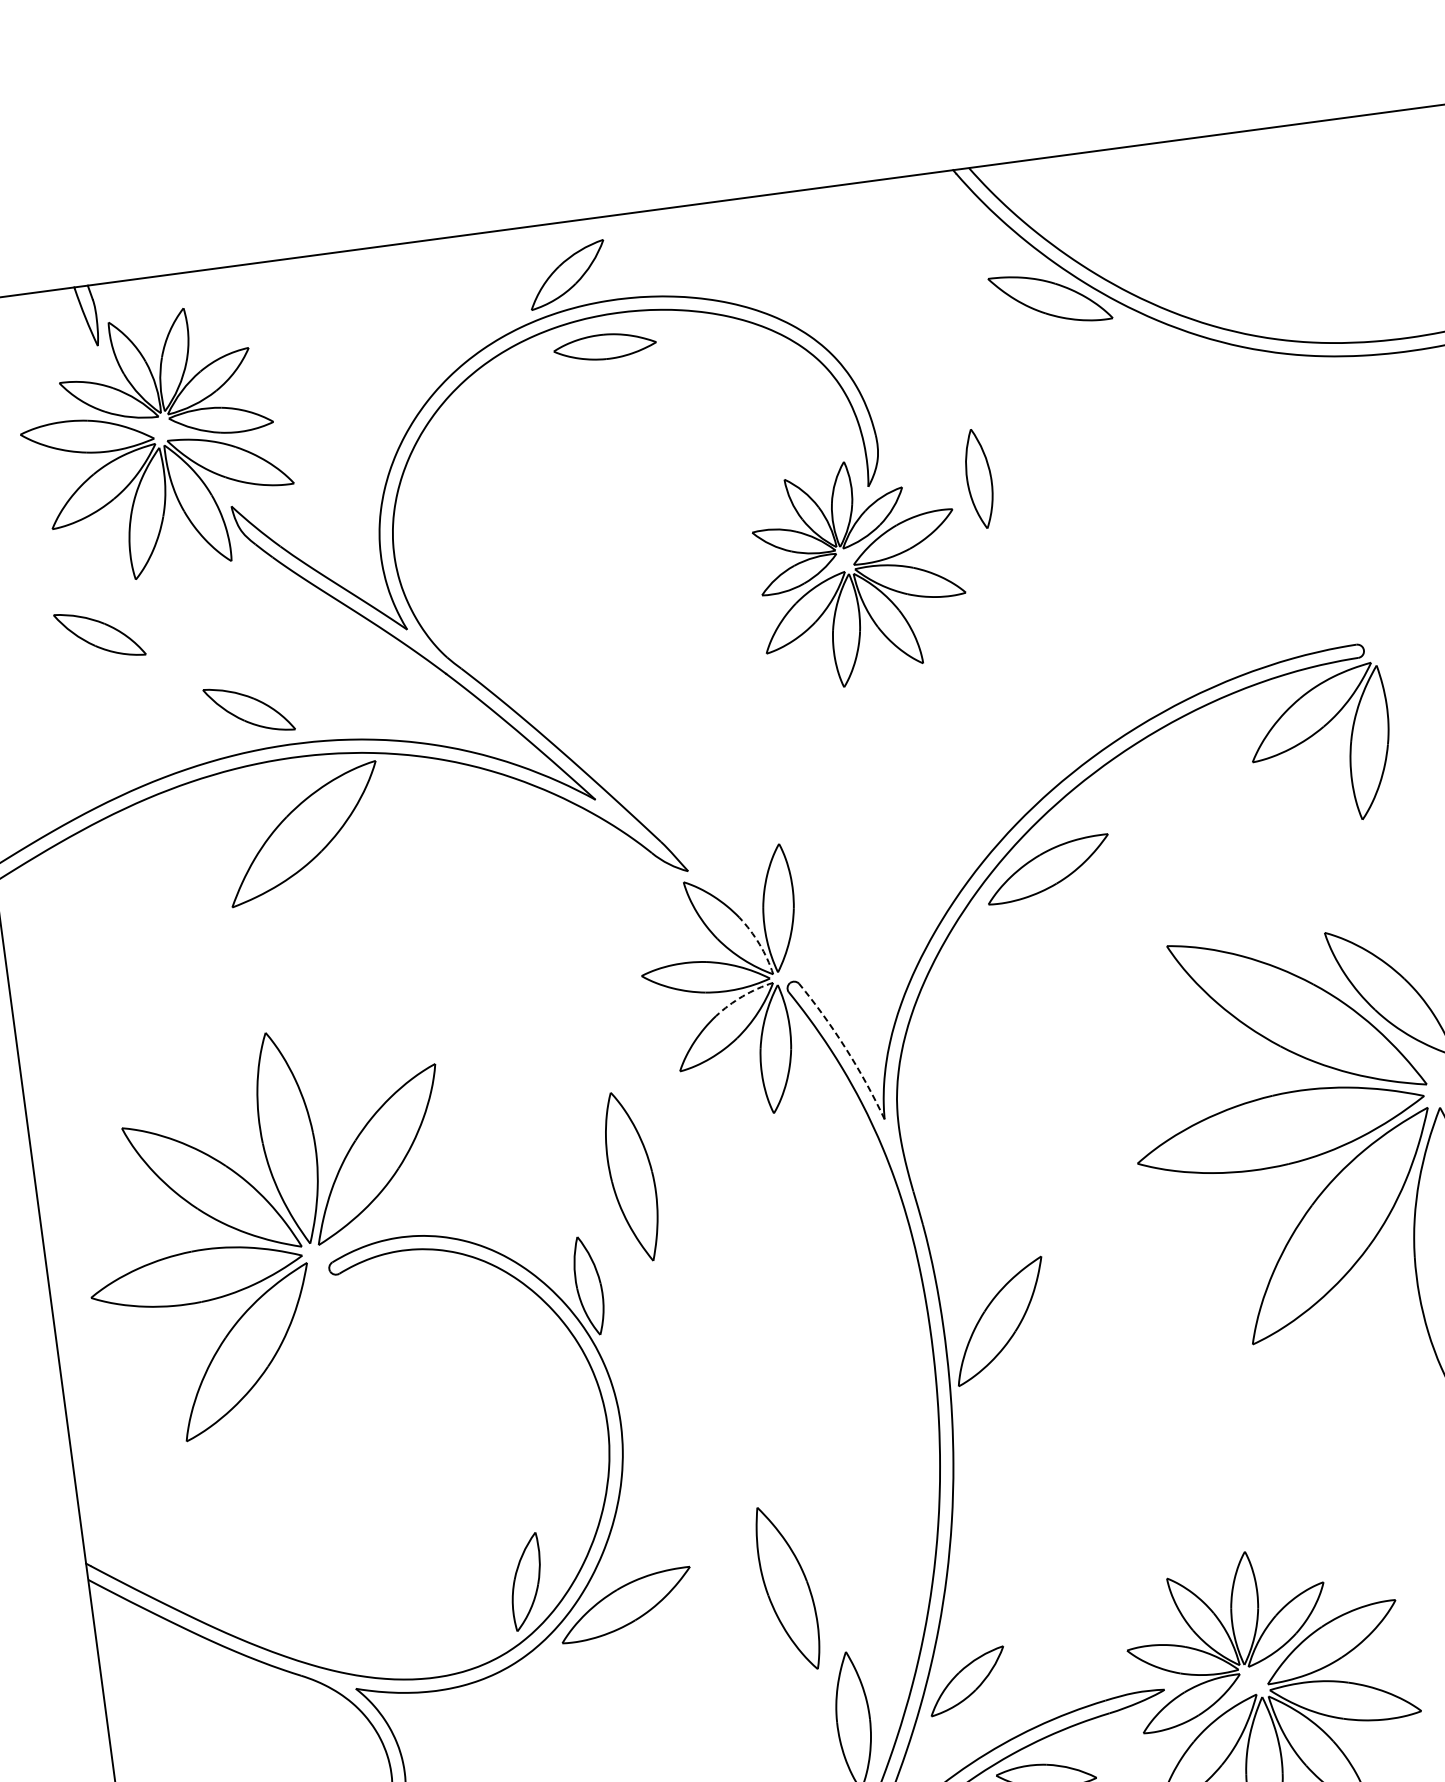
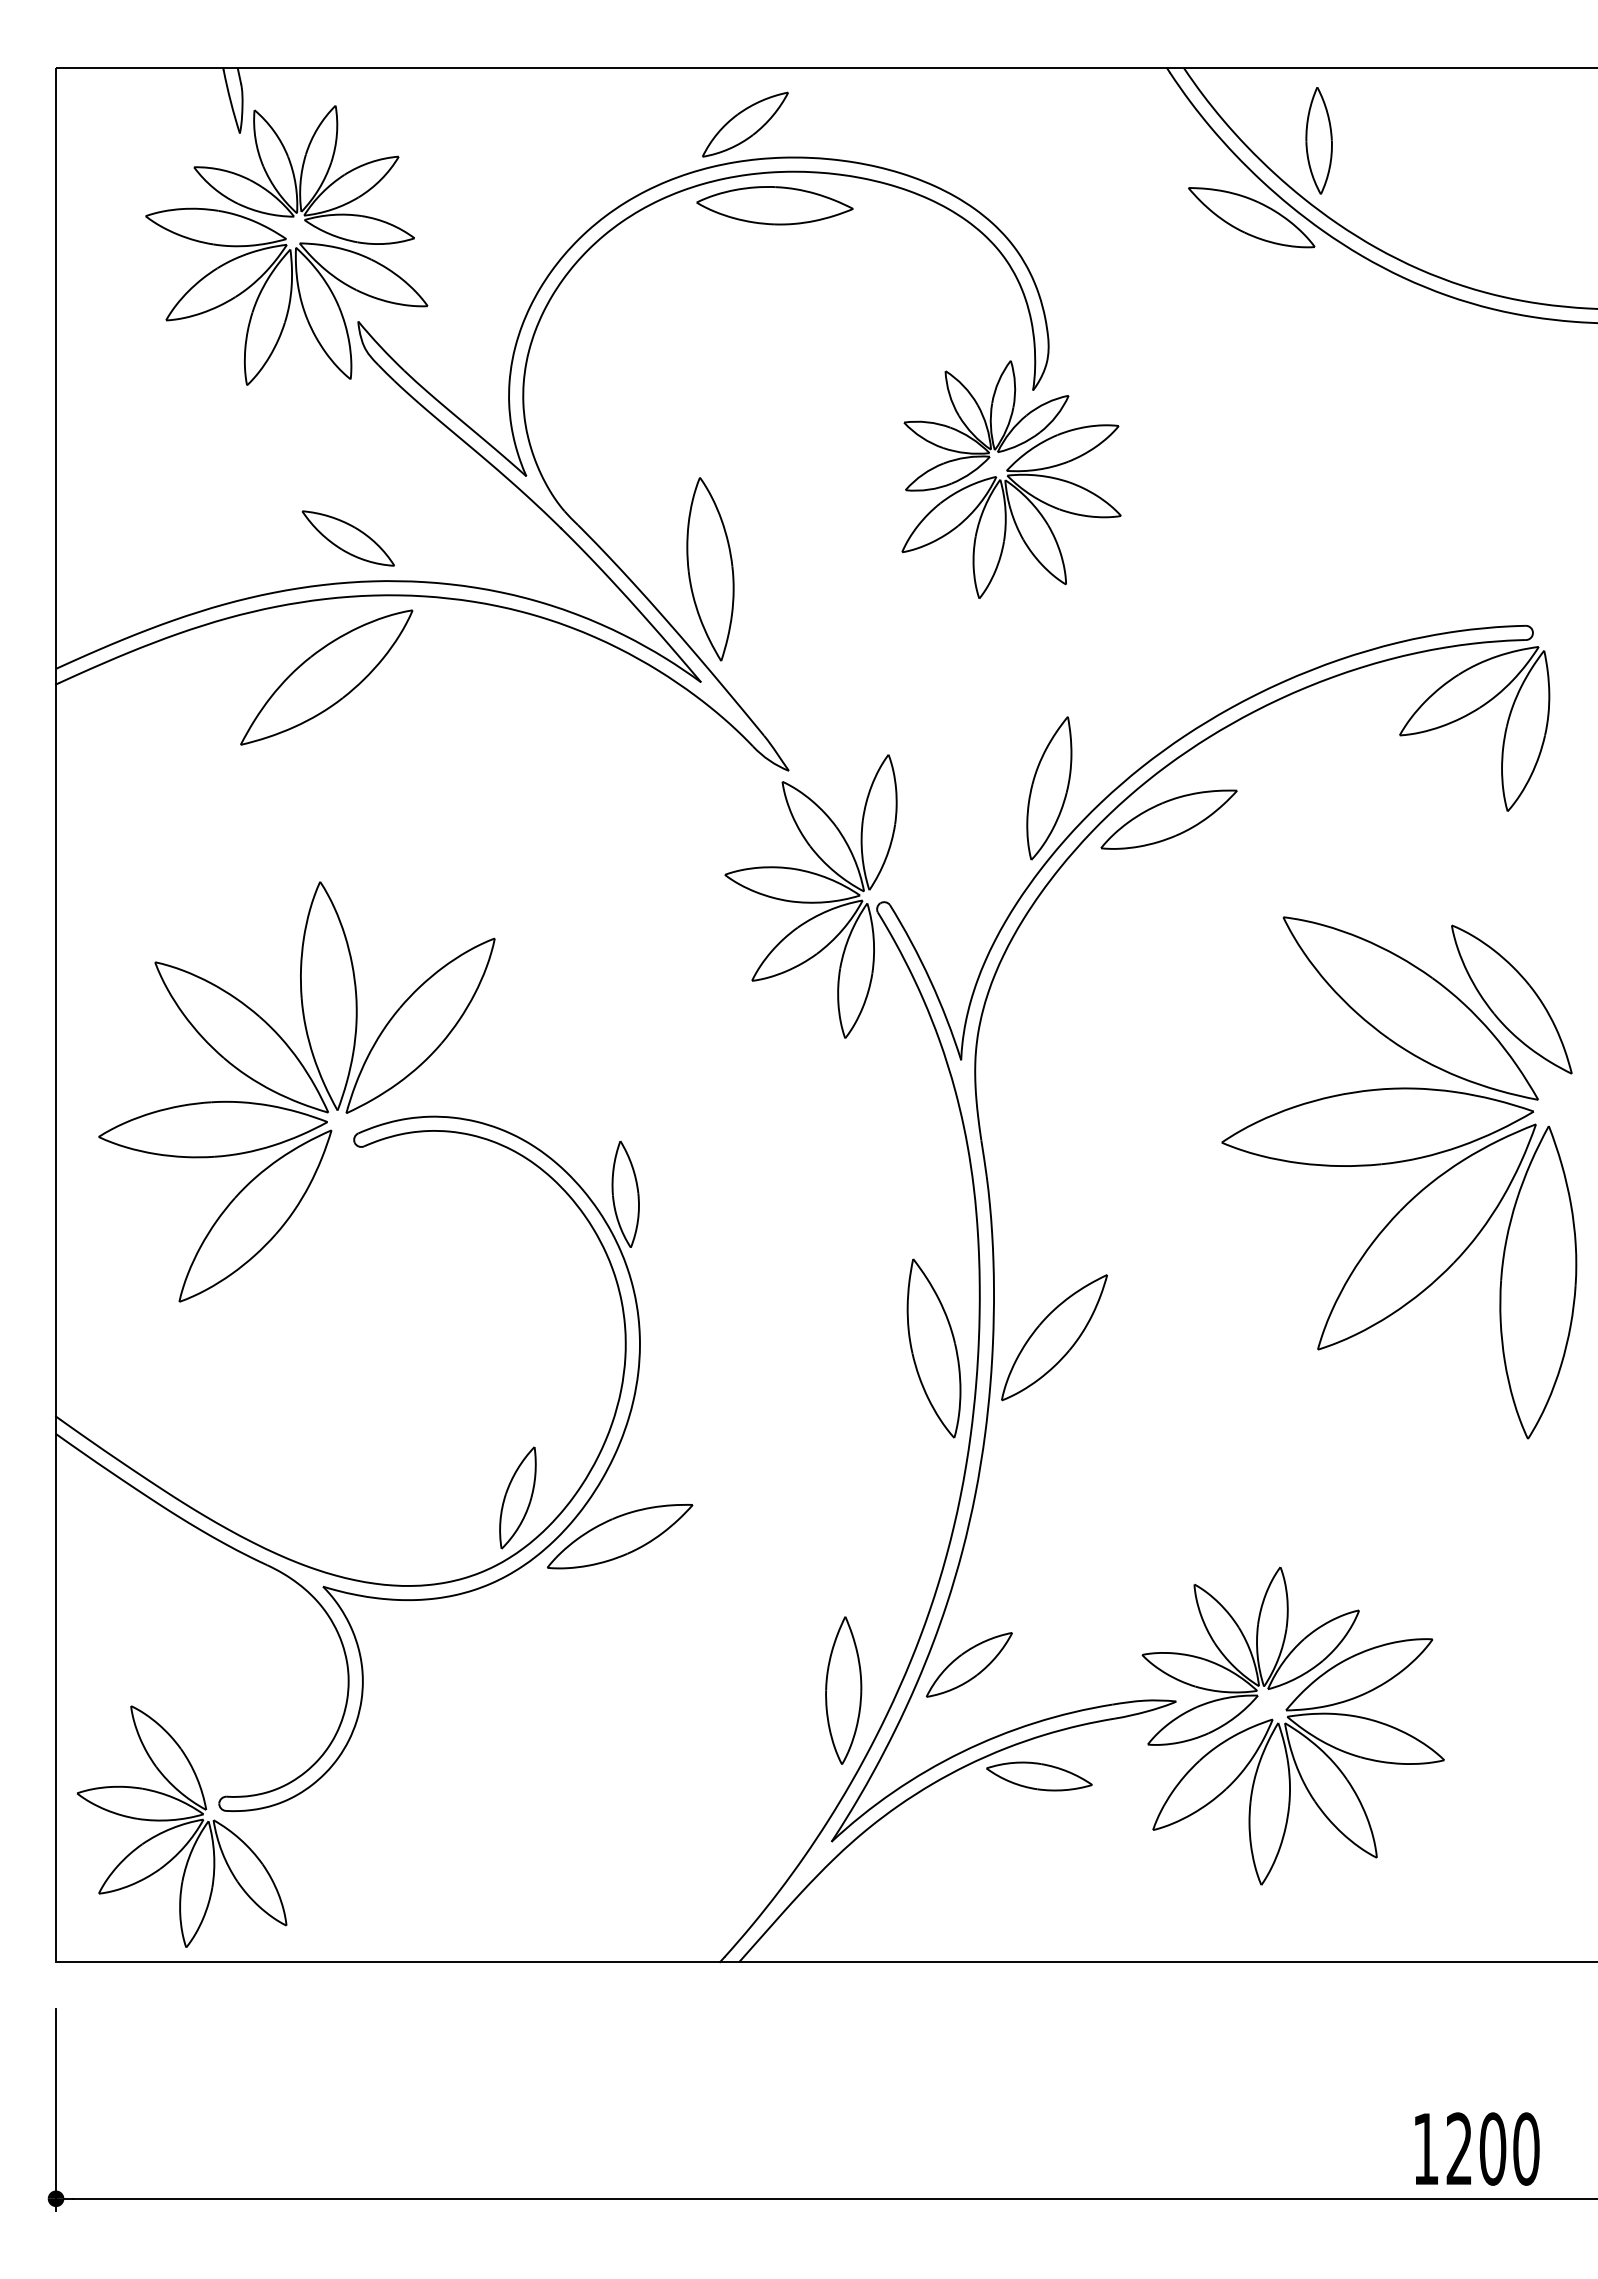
part: (604, 346) -> (774, 205), size x1.43
part: (978, 478) -> (1318, 140), moved
part: (99, 634) -> (200, 438), removed
part: (303, 834) -> (326, 677), moved
part: (933, 855) -> (1049, 788), added
arc: (759, 943) -> (853, 857), dashed -> solid
arc: (742, 996) -> (828, 910), dashed -> solid
arc: (846, 1048) -> (930, 980), dashed -> solid
part: (632, 1176) -> (710, 569), moved
part: (1000, 1321) -> (1054, 1337), moved
part: (787, 1588) -> (933, 1348), moved

